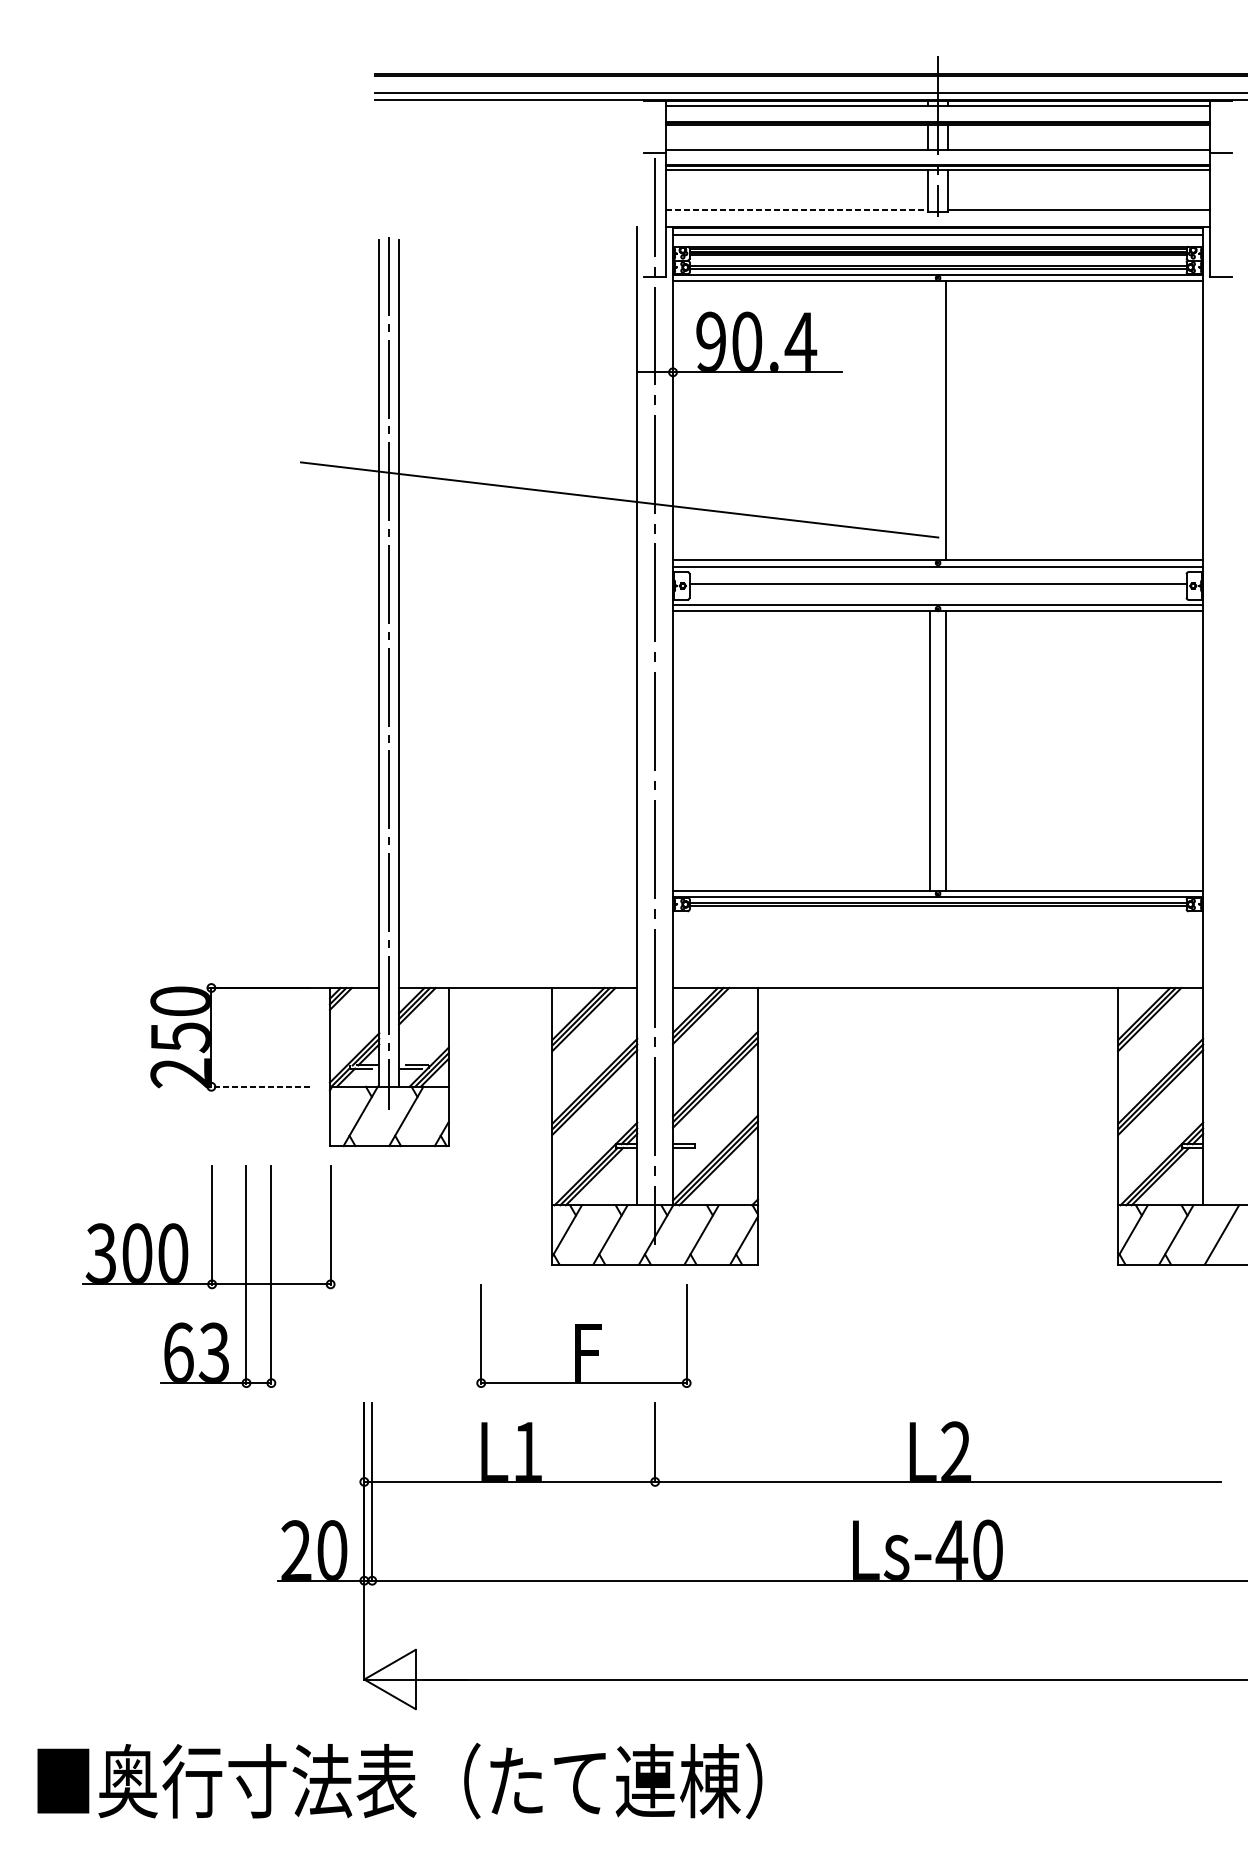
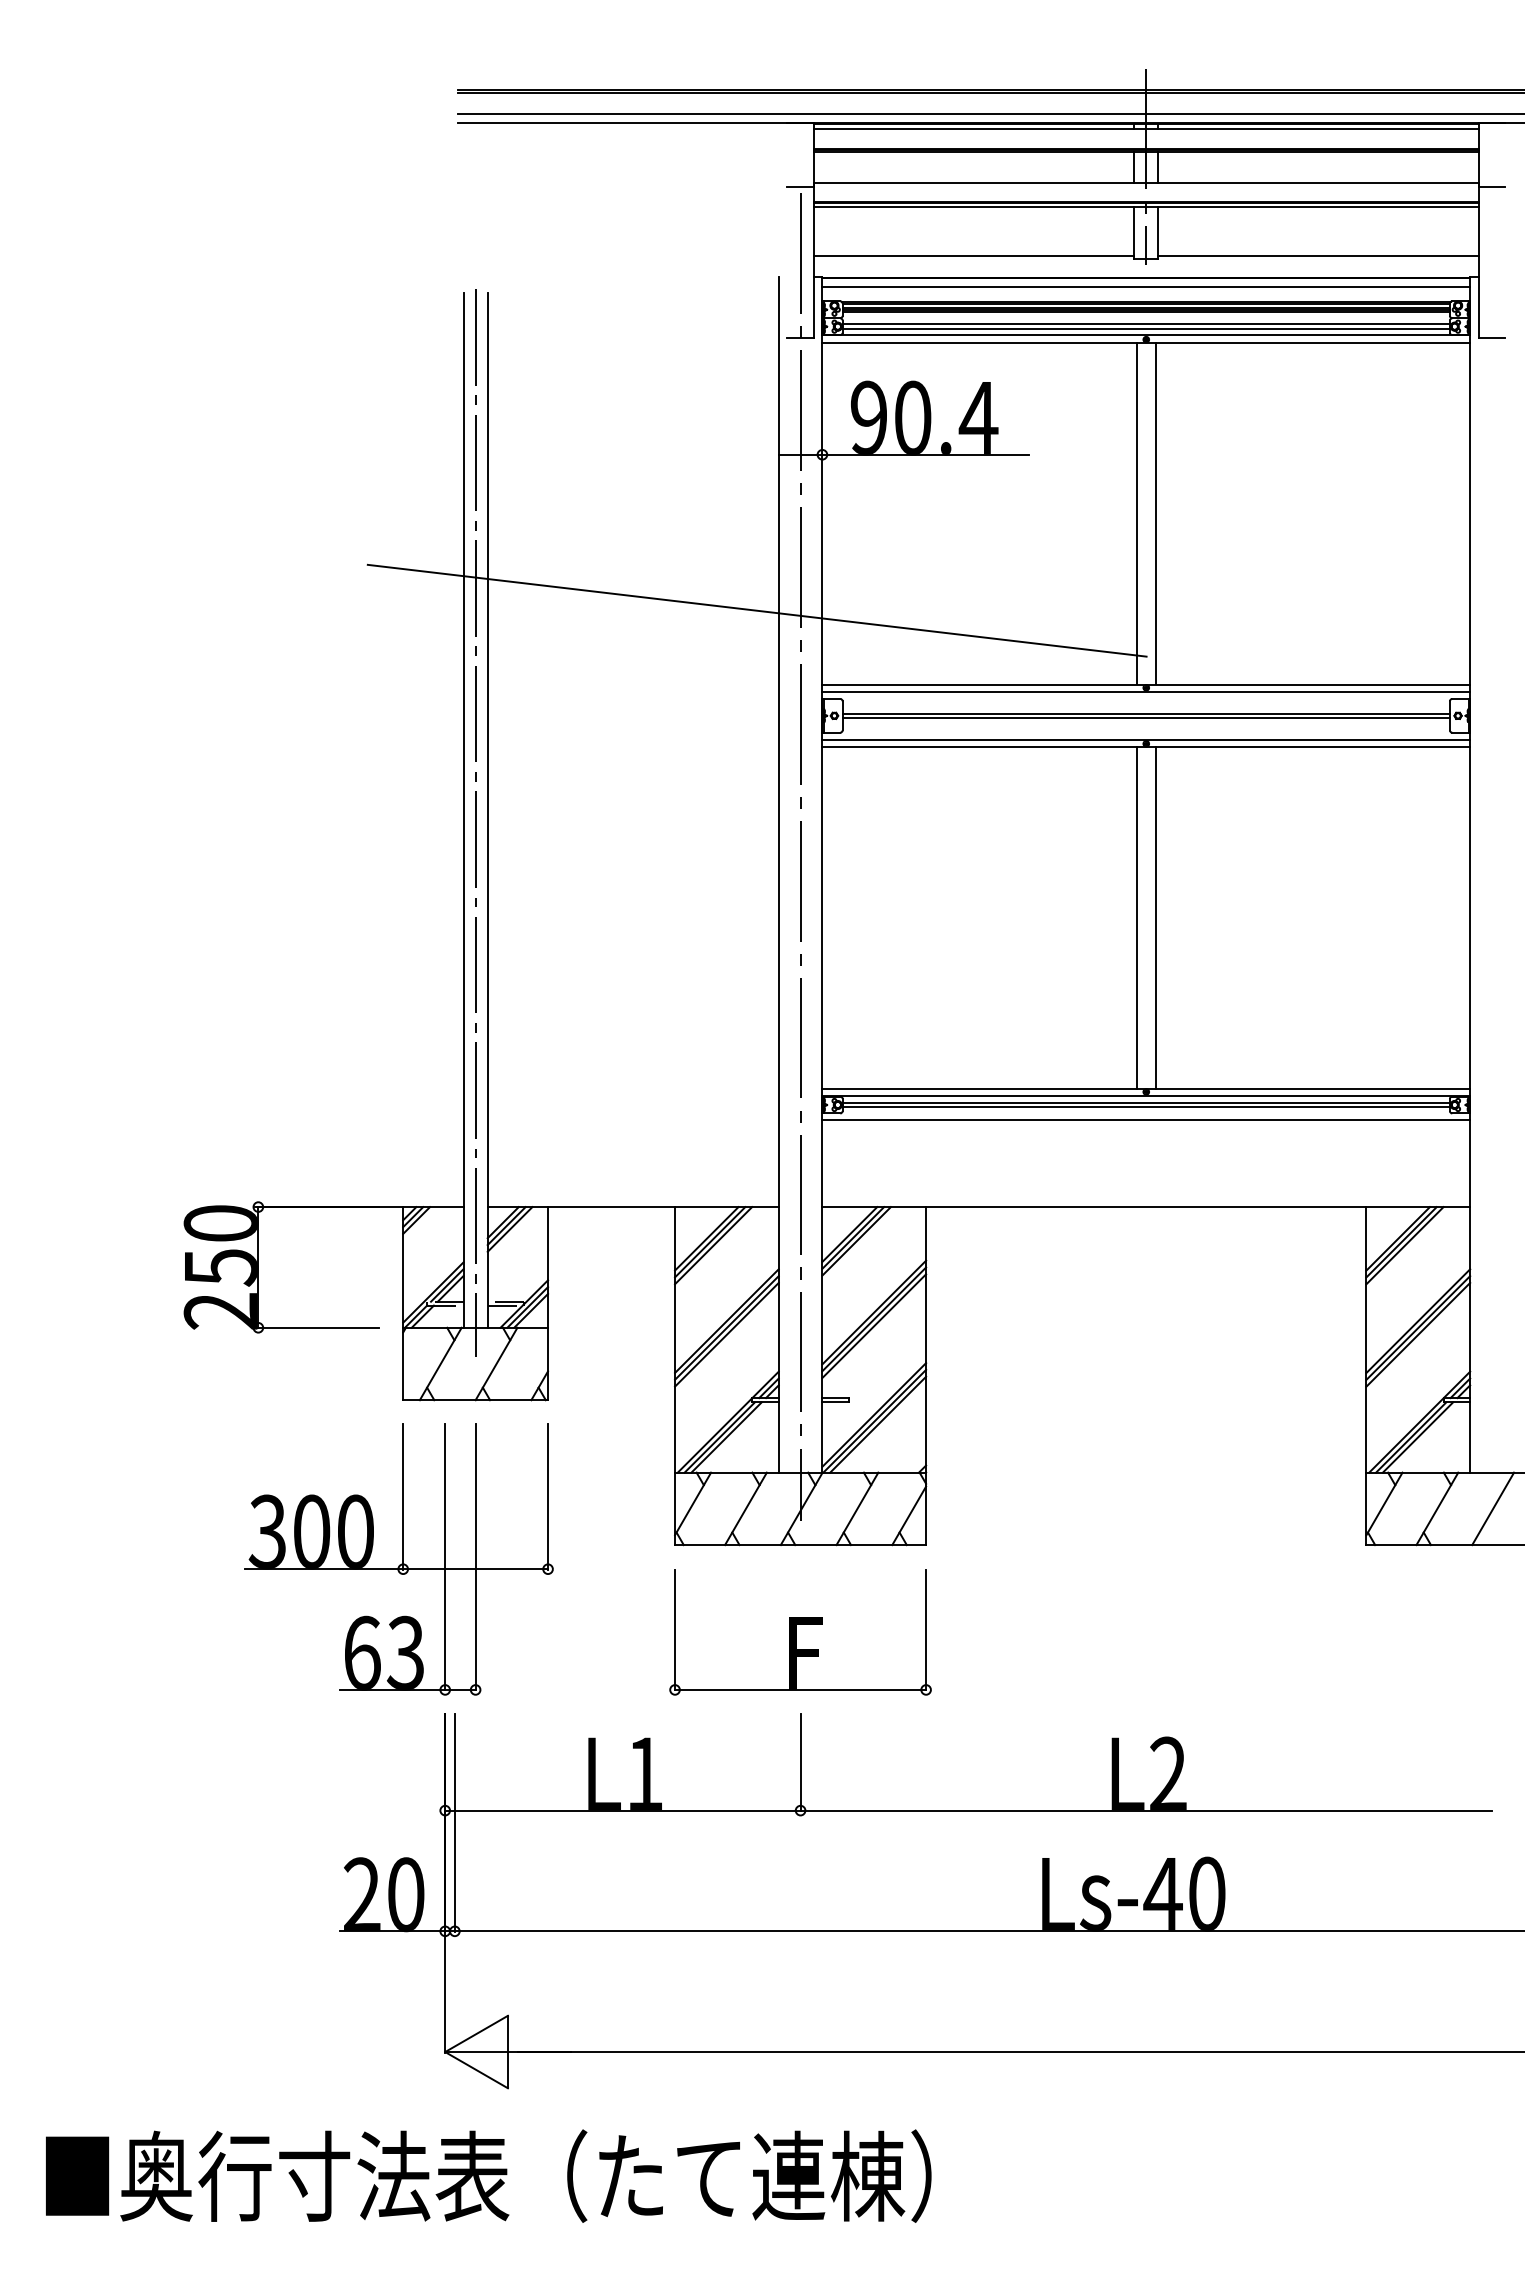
line: (797, 210) -> (974, 256), dashed -> solid
line: (930, 420) -> (1136, 513), added
line: (937, 588) -> (1145, 718), added
line: (938, 916) -> (1146, 1119), added
line: (260, 1086) -> (318, 1327), dashed -> solid
part: (208, 1276) -> (398, 1559), moved
part: (583, 1336) -> (800, 1632), moved

